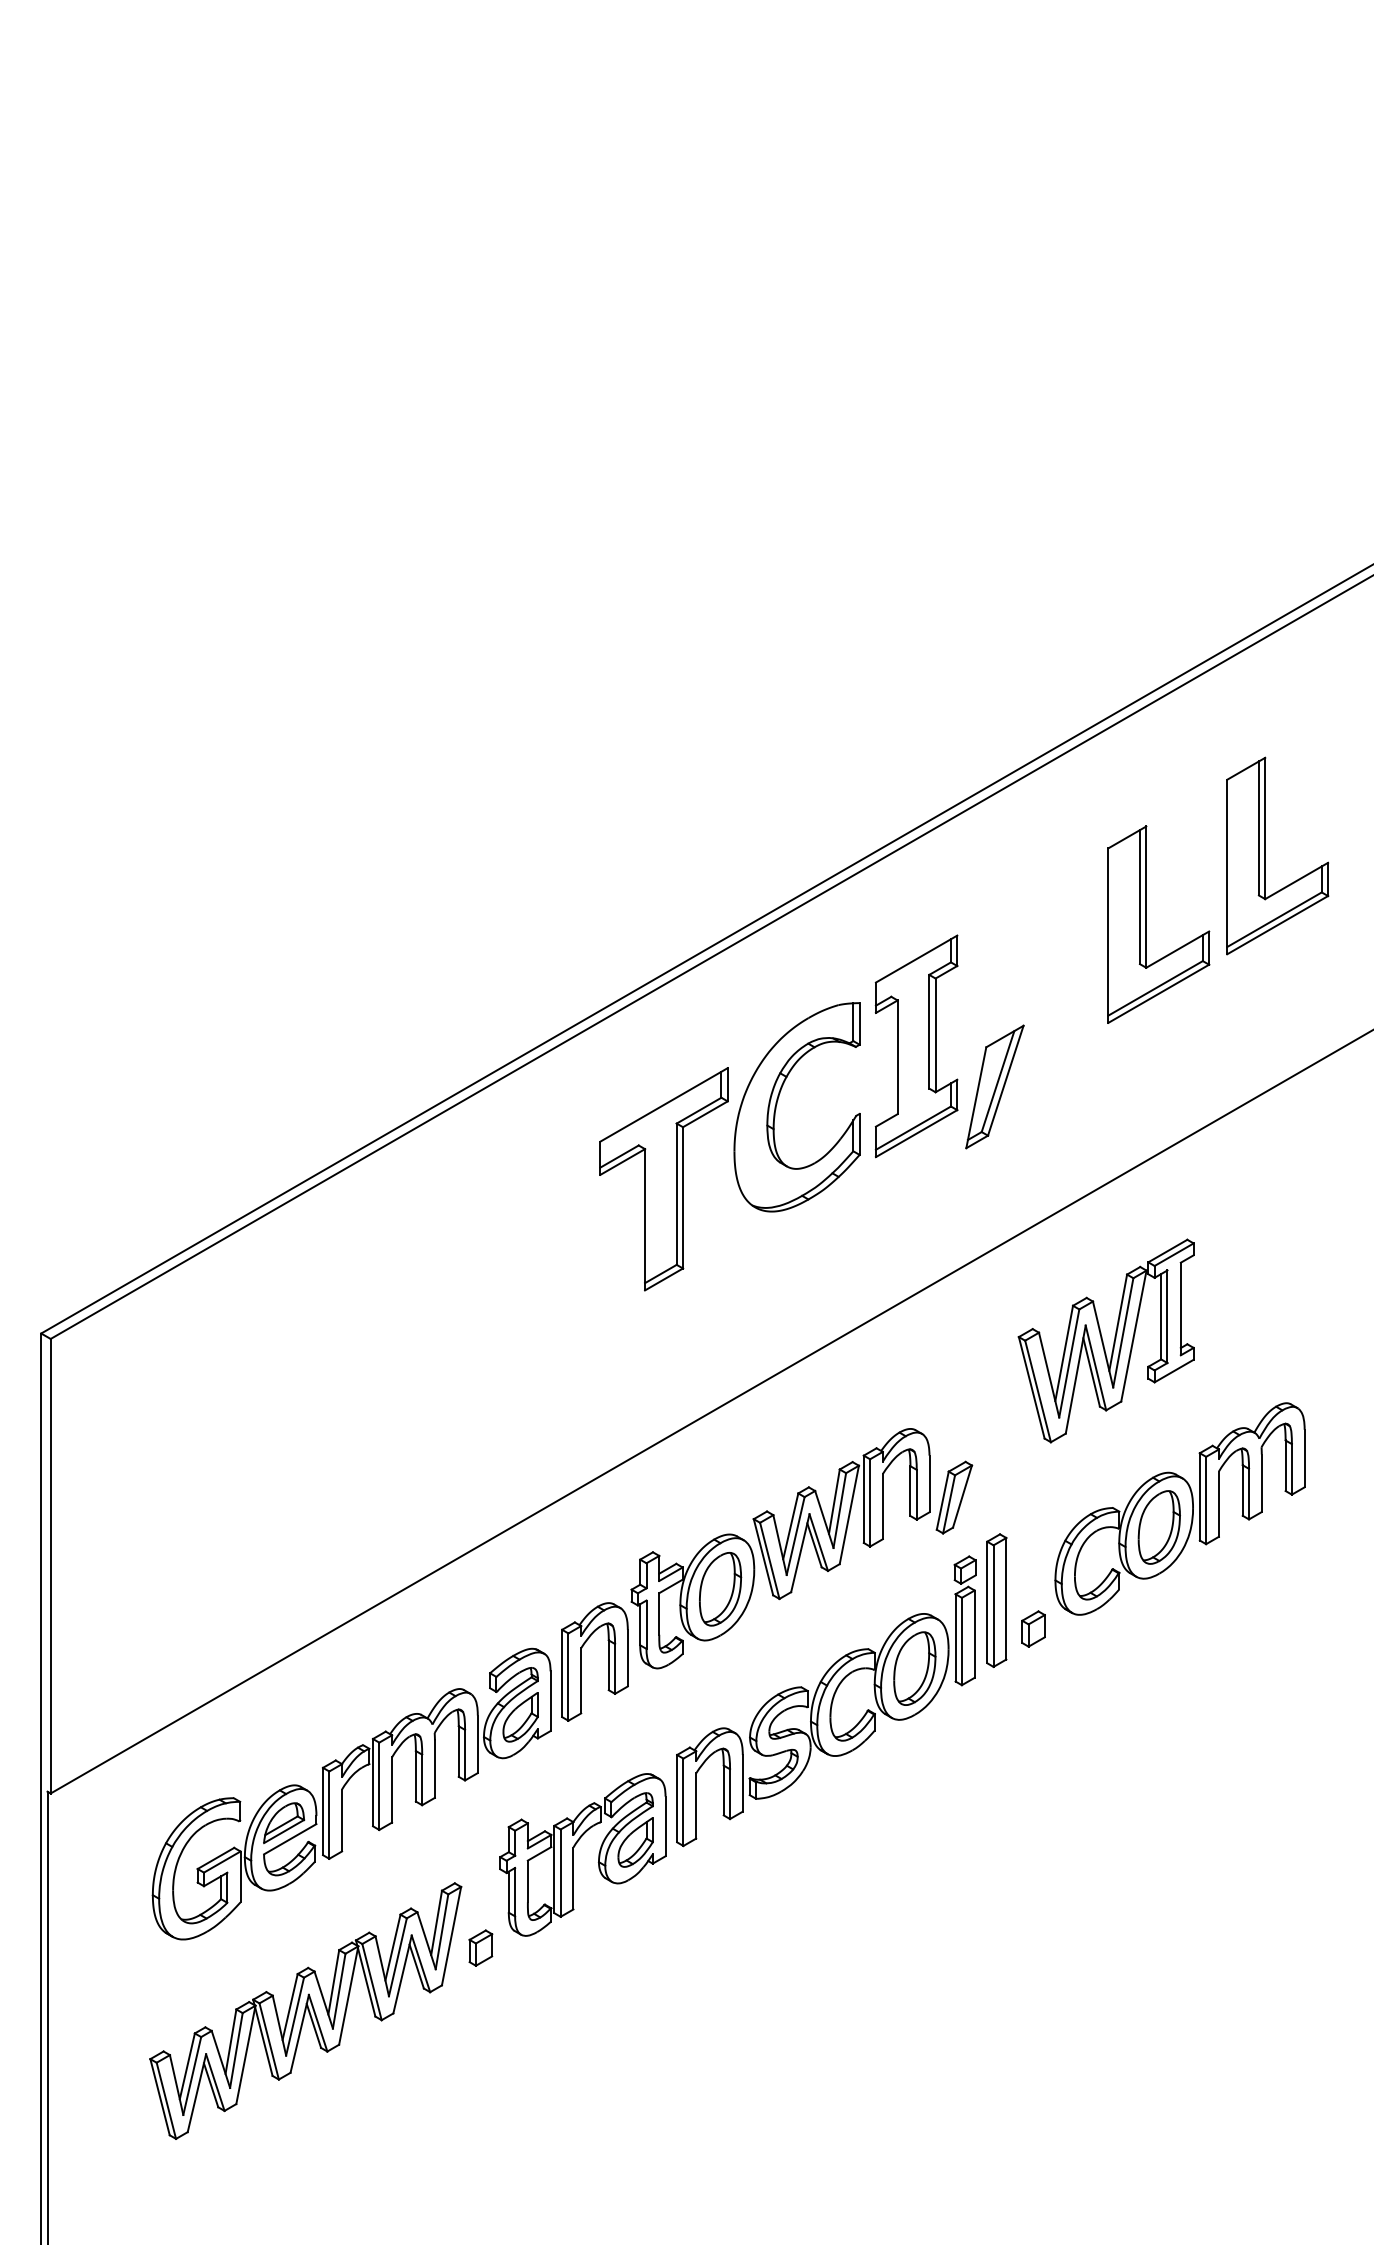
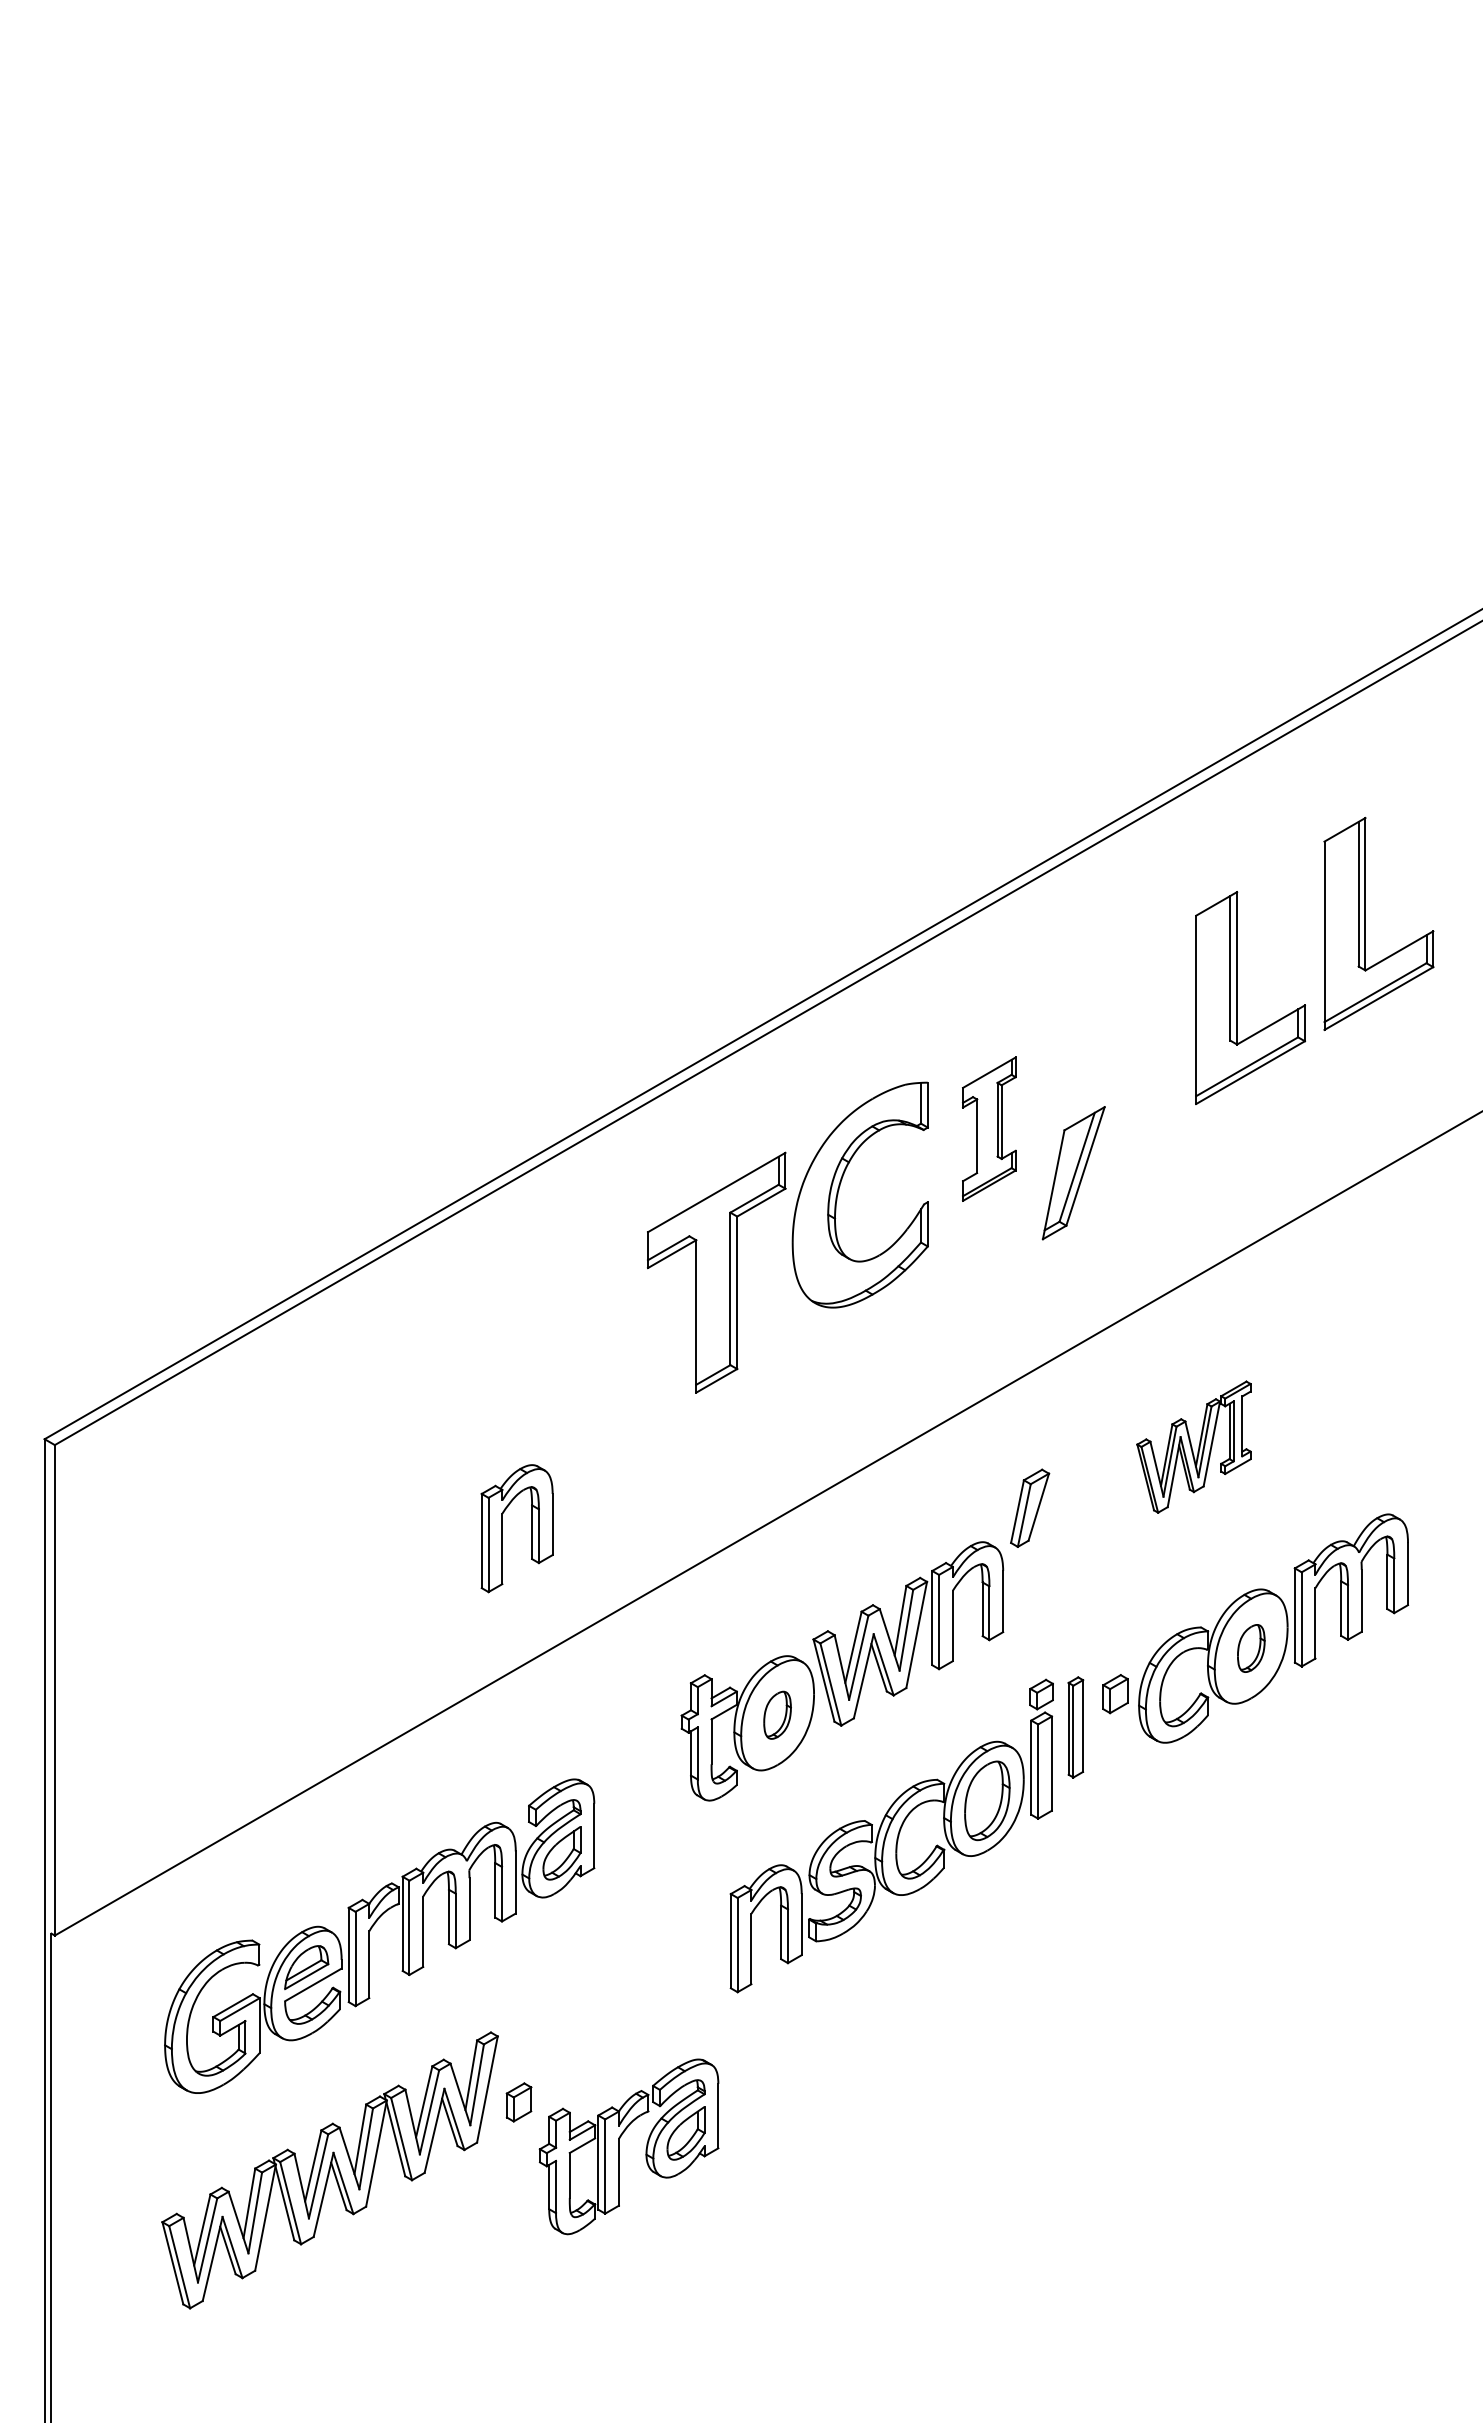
part: (916, 1045) -> (989, 1128), size x0.6
part: (1105, 1340) -> (1193, 1446), size x0.6
part: (954, 1496) -> (1030, 1507), moved
part: (1159, 1527) -> (1251, 1648), size x0.6
part: (720, 1589) -> (777, 1715), size x0.6
part: (996, 1600) -> (1075, 1727), size x0.7
part: (1033, 1629) -> (1115, 1694), moved
part: (581, 1661) -> (502, 1528), moved
part: (573, 1854) -> (619, 2146), moved

